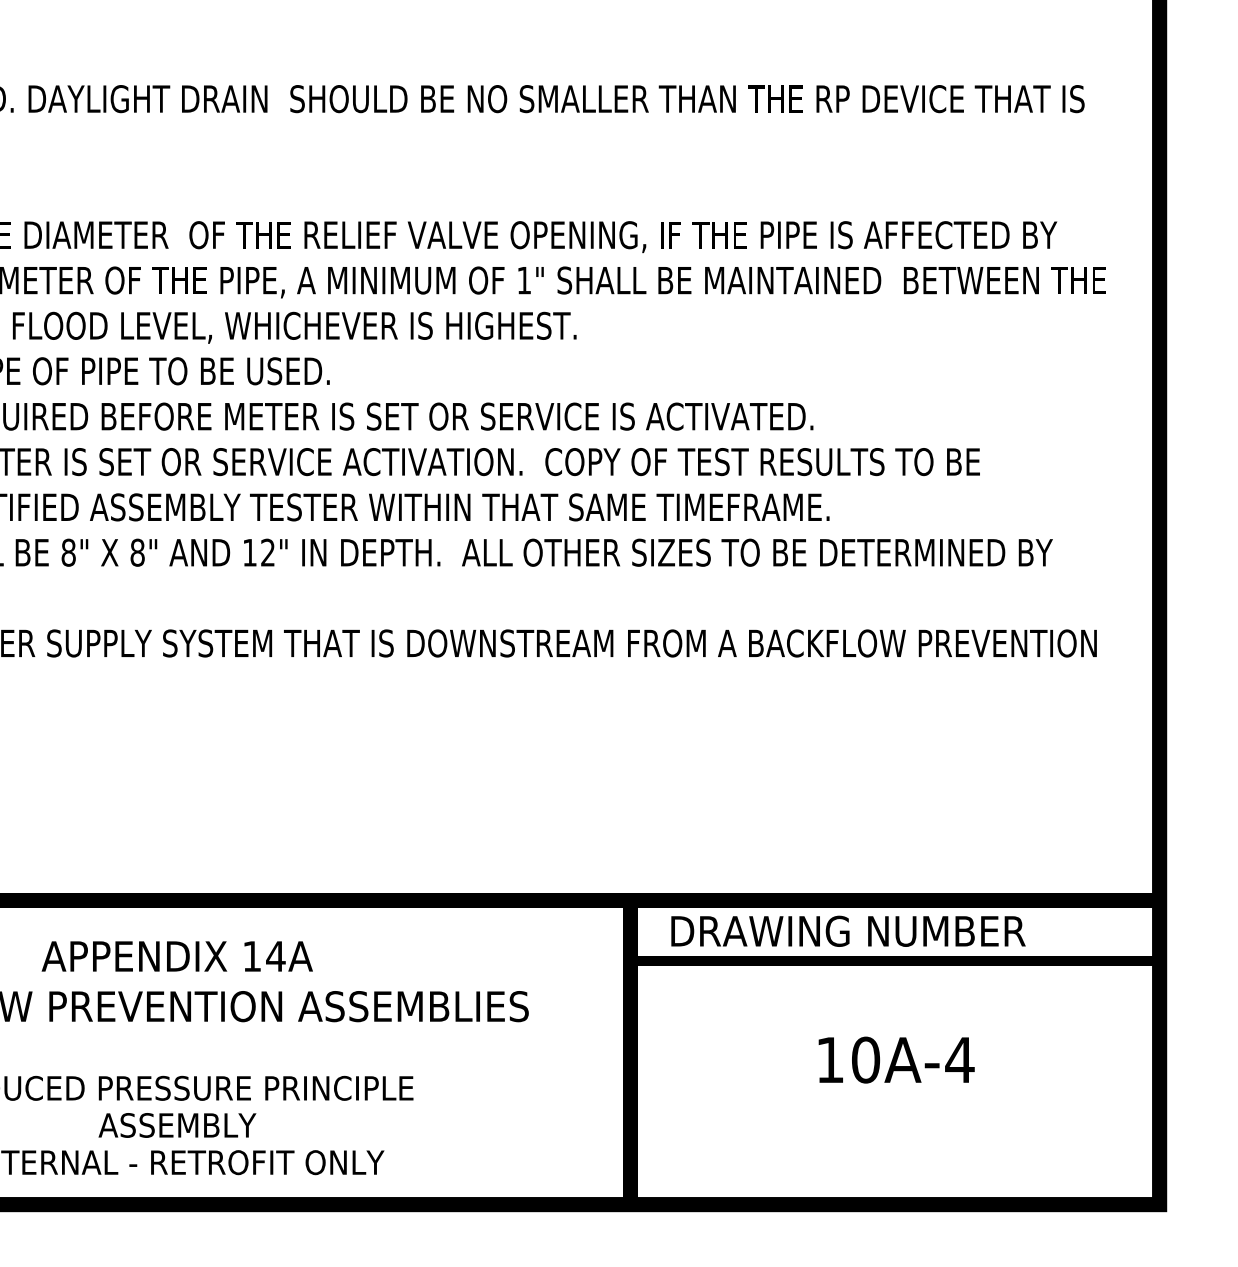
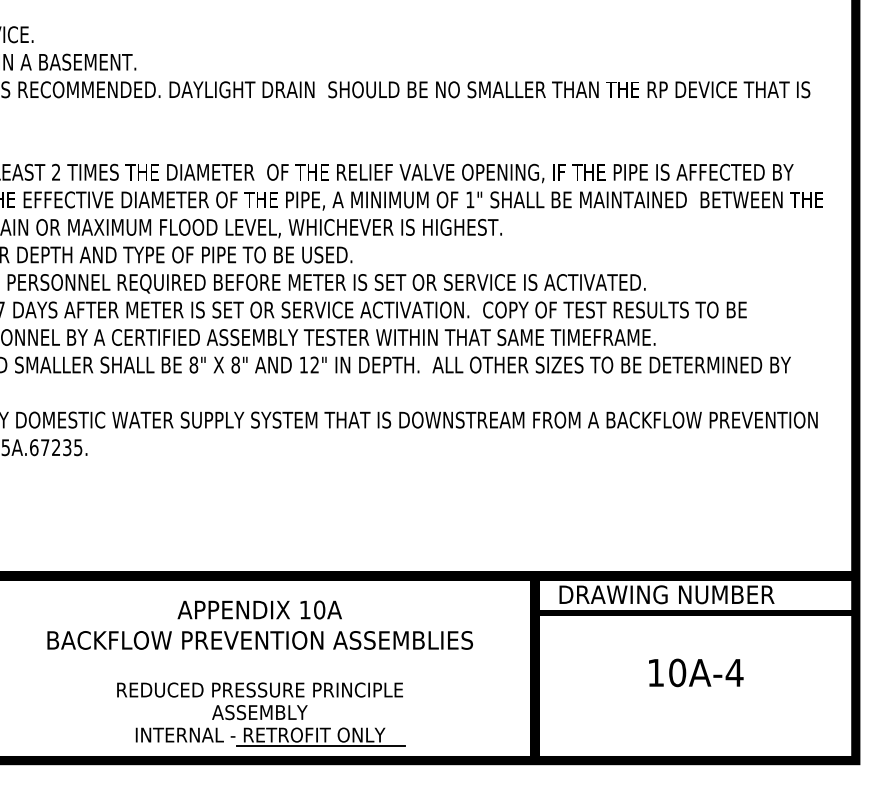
text: (275, 955) -> (319, 609), 14A -> 10A
line: (279, 1181) -> (321, 746), added

